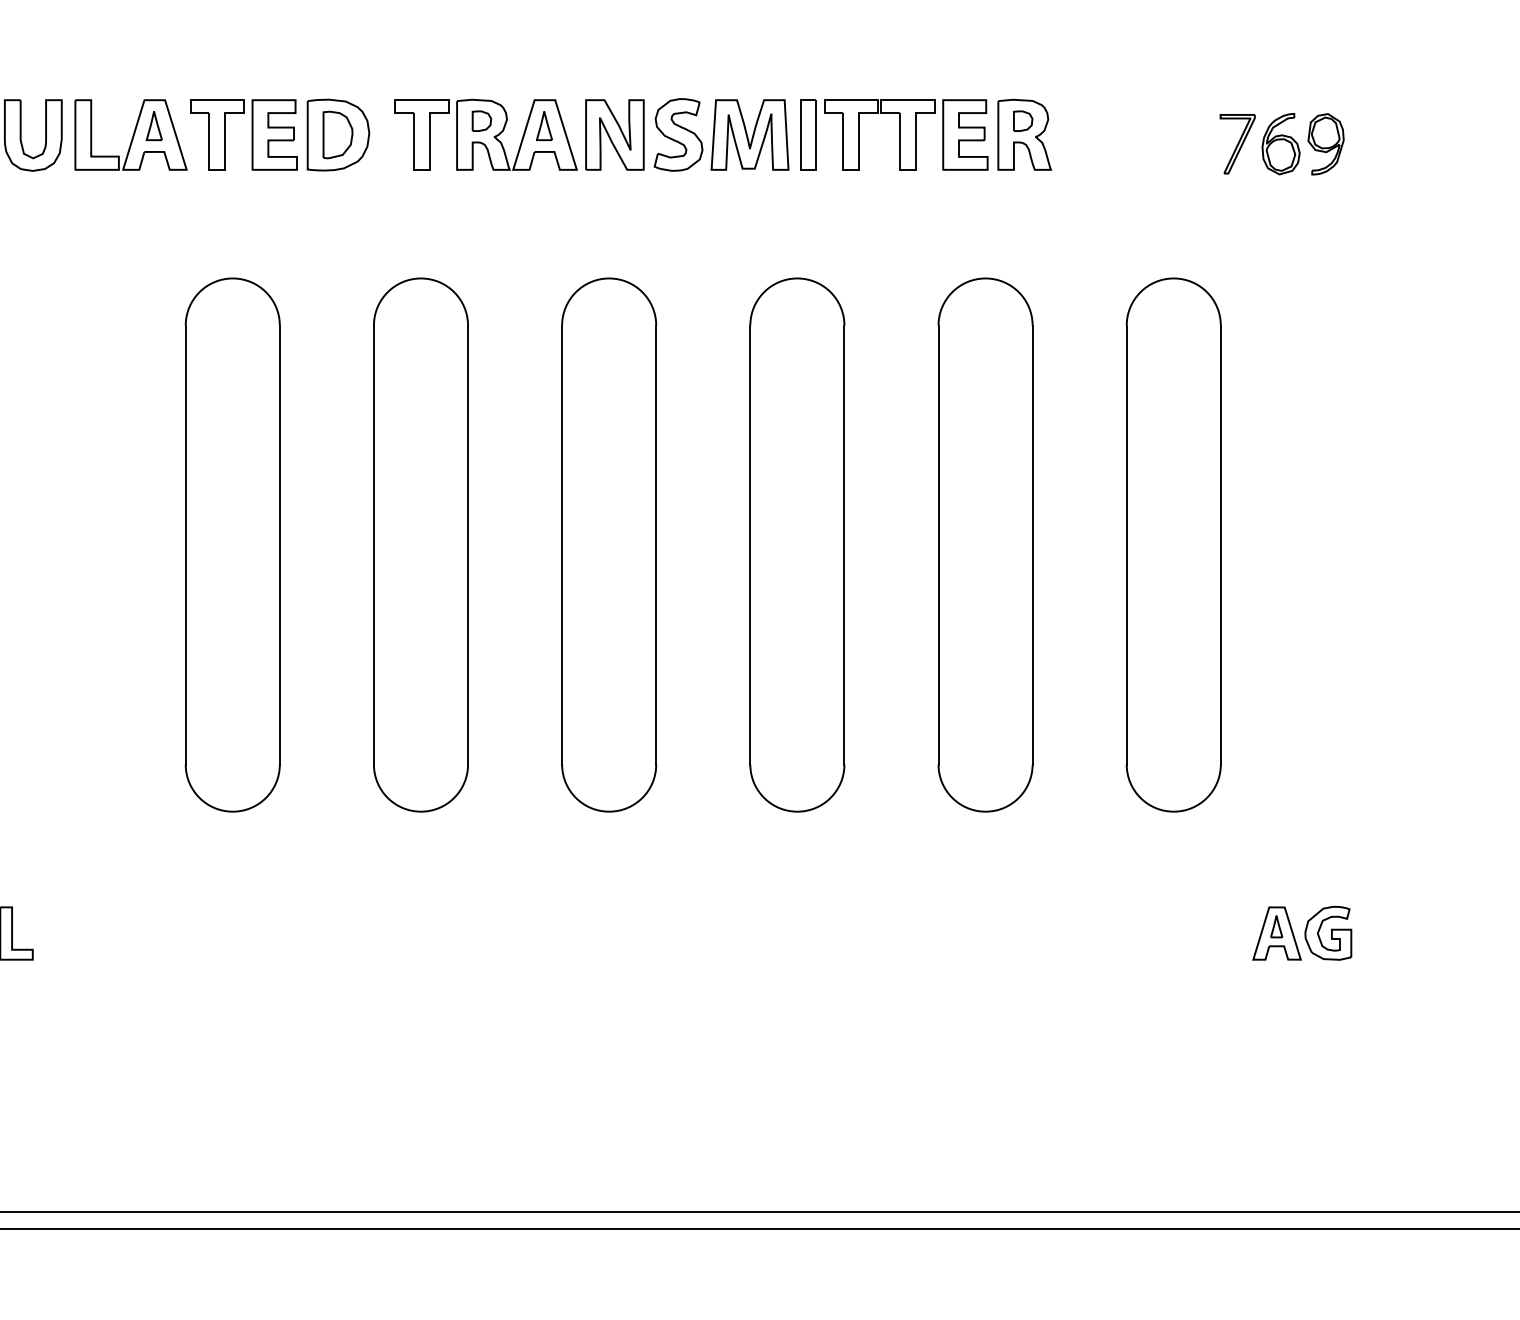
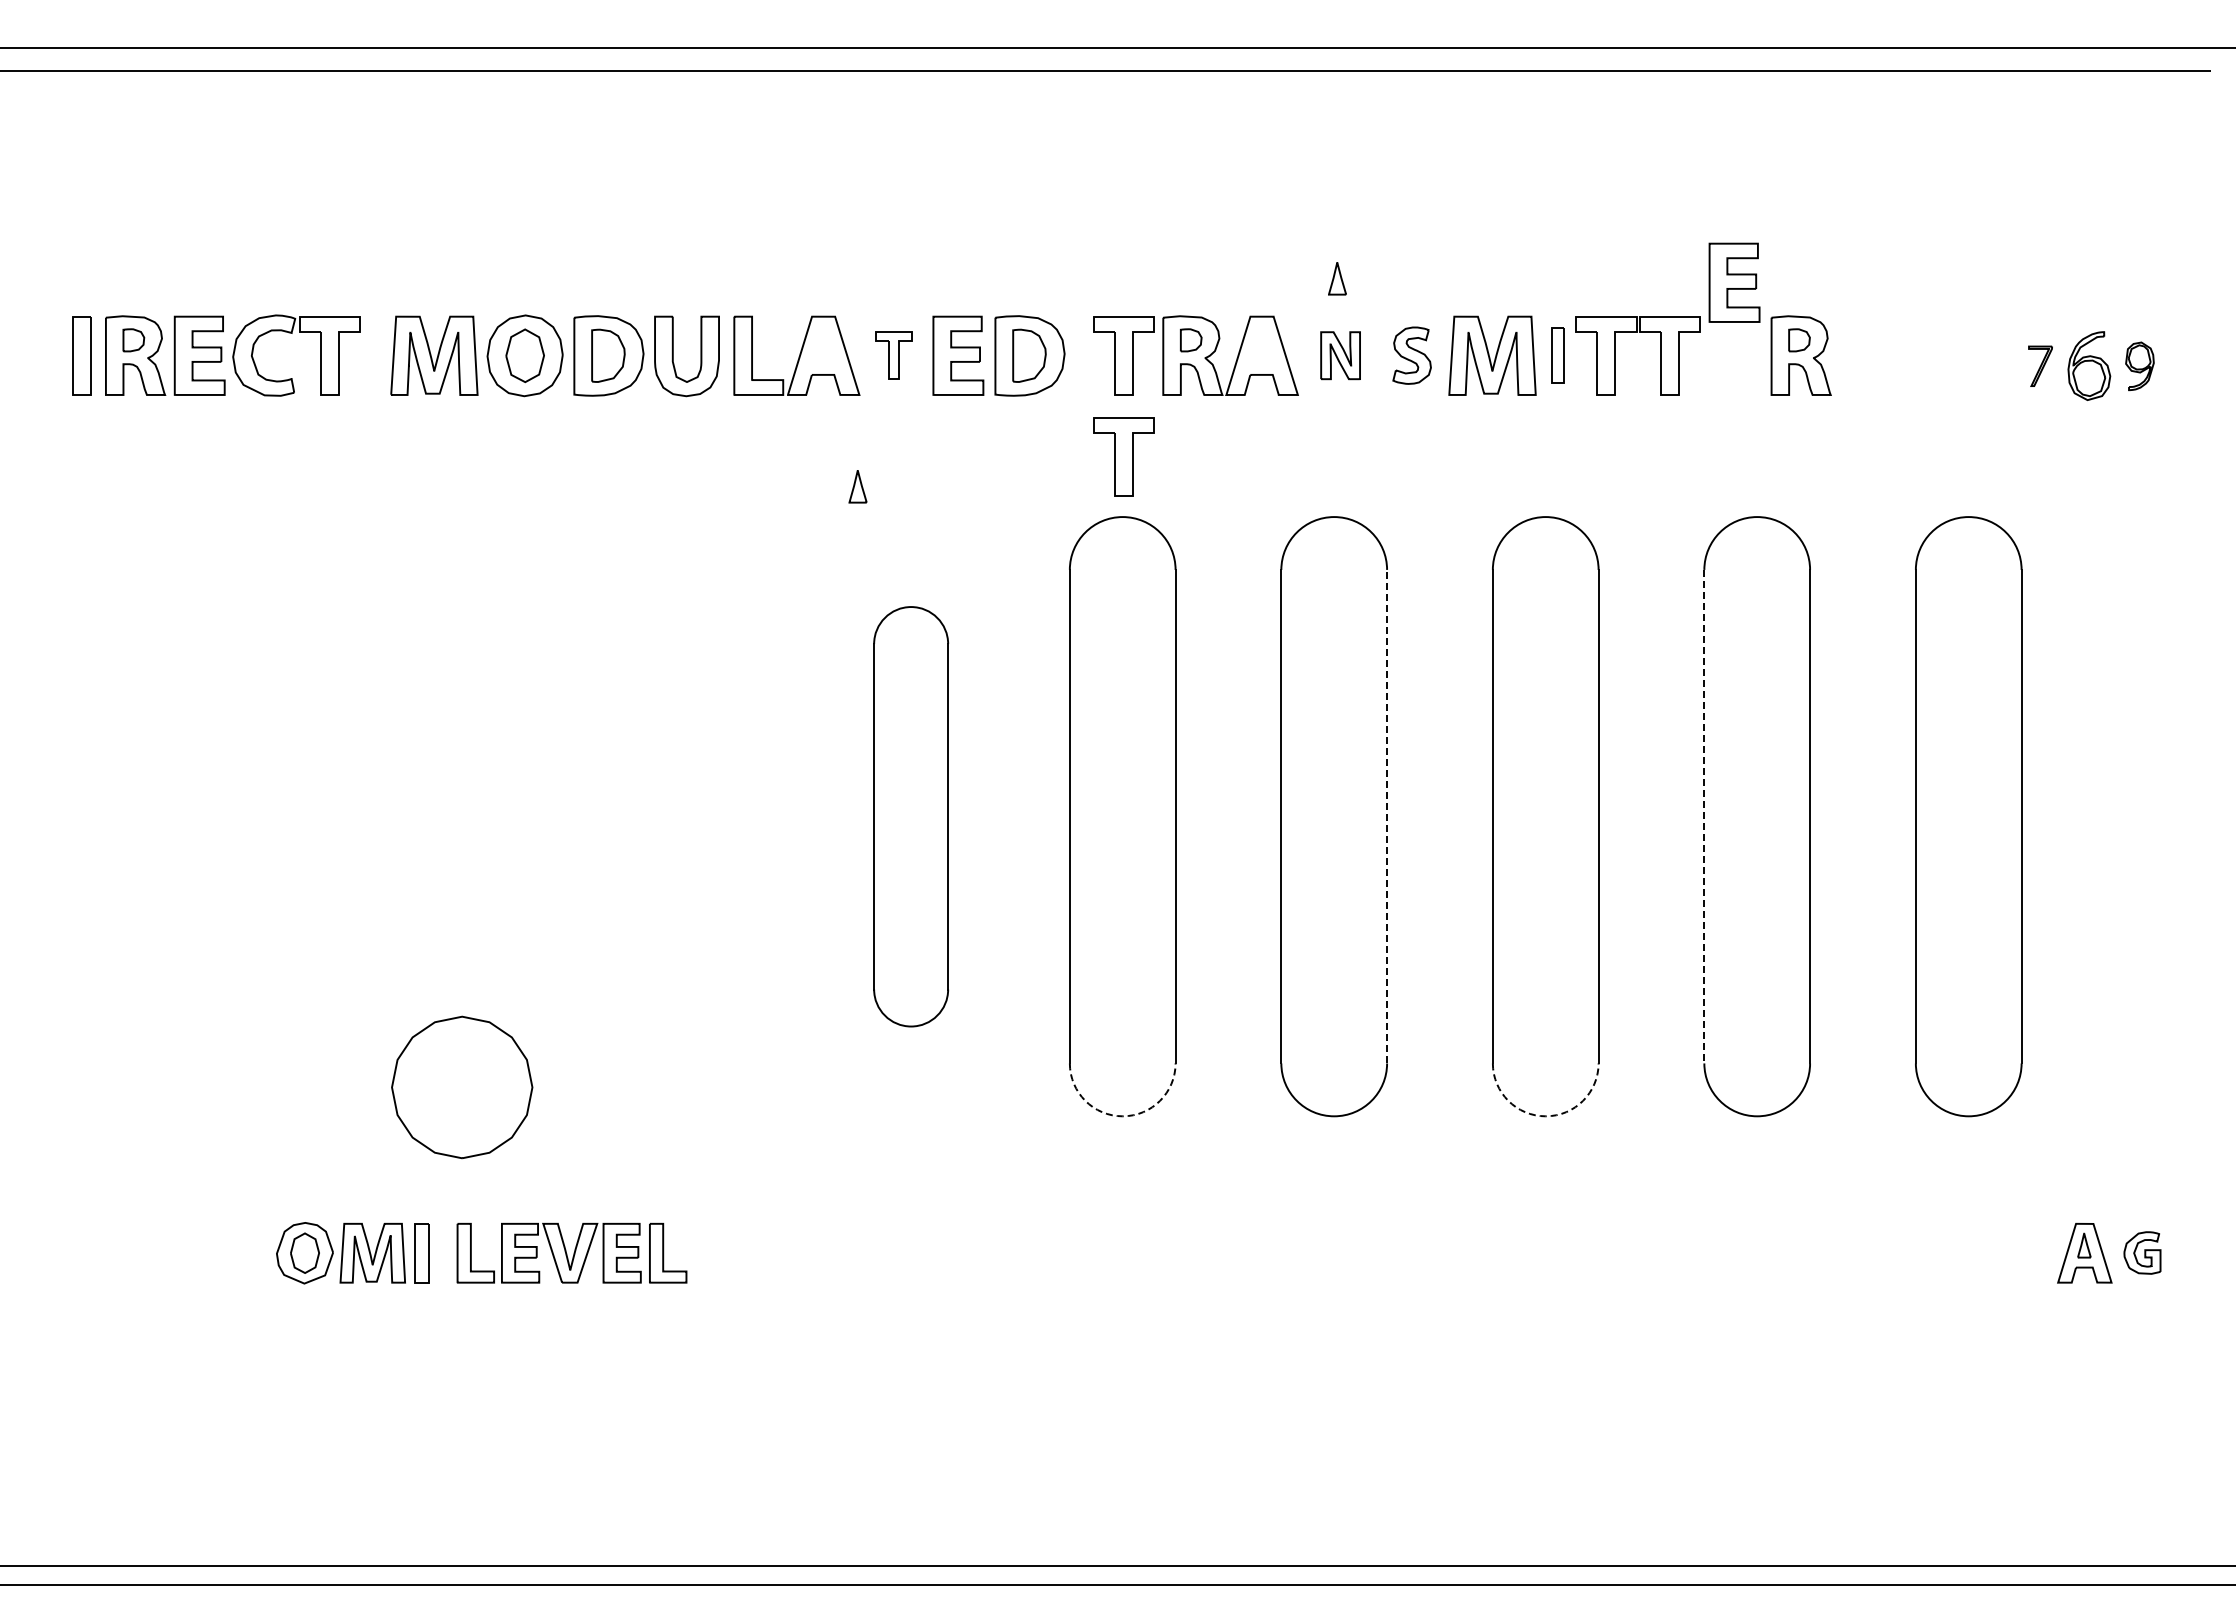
part: (153, 125) -> (857, 486), moved
part: (544, 125) -> (1337, 278), moved
part: (217, 134) -> (893, 355), size x0.6
part: (614, 134) -> (1340, 355), size x0.6
part: (677, 134) -> (1411, 355), size x0.7
part: (807, 134) -> (1557, 355), size x0.7
part: (965, 134) -> (1734, 282), moved
part: (1237, 144) -> (2040, 366), size x0.6
part: (1325, 144) -> (2139, 366), size x0.7
part: (421, 224) -> (1123, 456), added
part: (232, 544) -> (910, 816), size x0.7
line: (656, 544) -> (1387, 816), solid -> dashed
line: (938, 544) -> (1704, 816), solid -> dashed
arc: (420, 811) -> (1122, 1116), solid -> dashed
arc: (797, 811) -> (1545, 1116), solid -> dashed
part: (1328, 932) -> (2142, 1252), size x0.7

